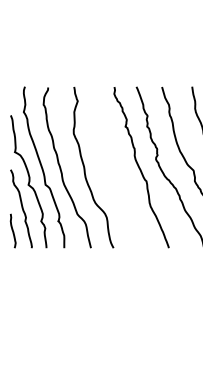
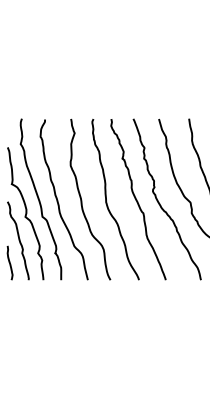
curve: (110, 170) -> (107, 202), added

